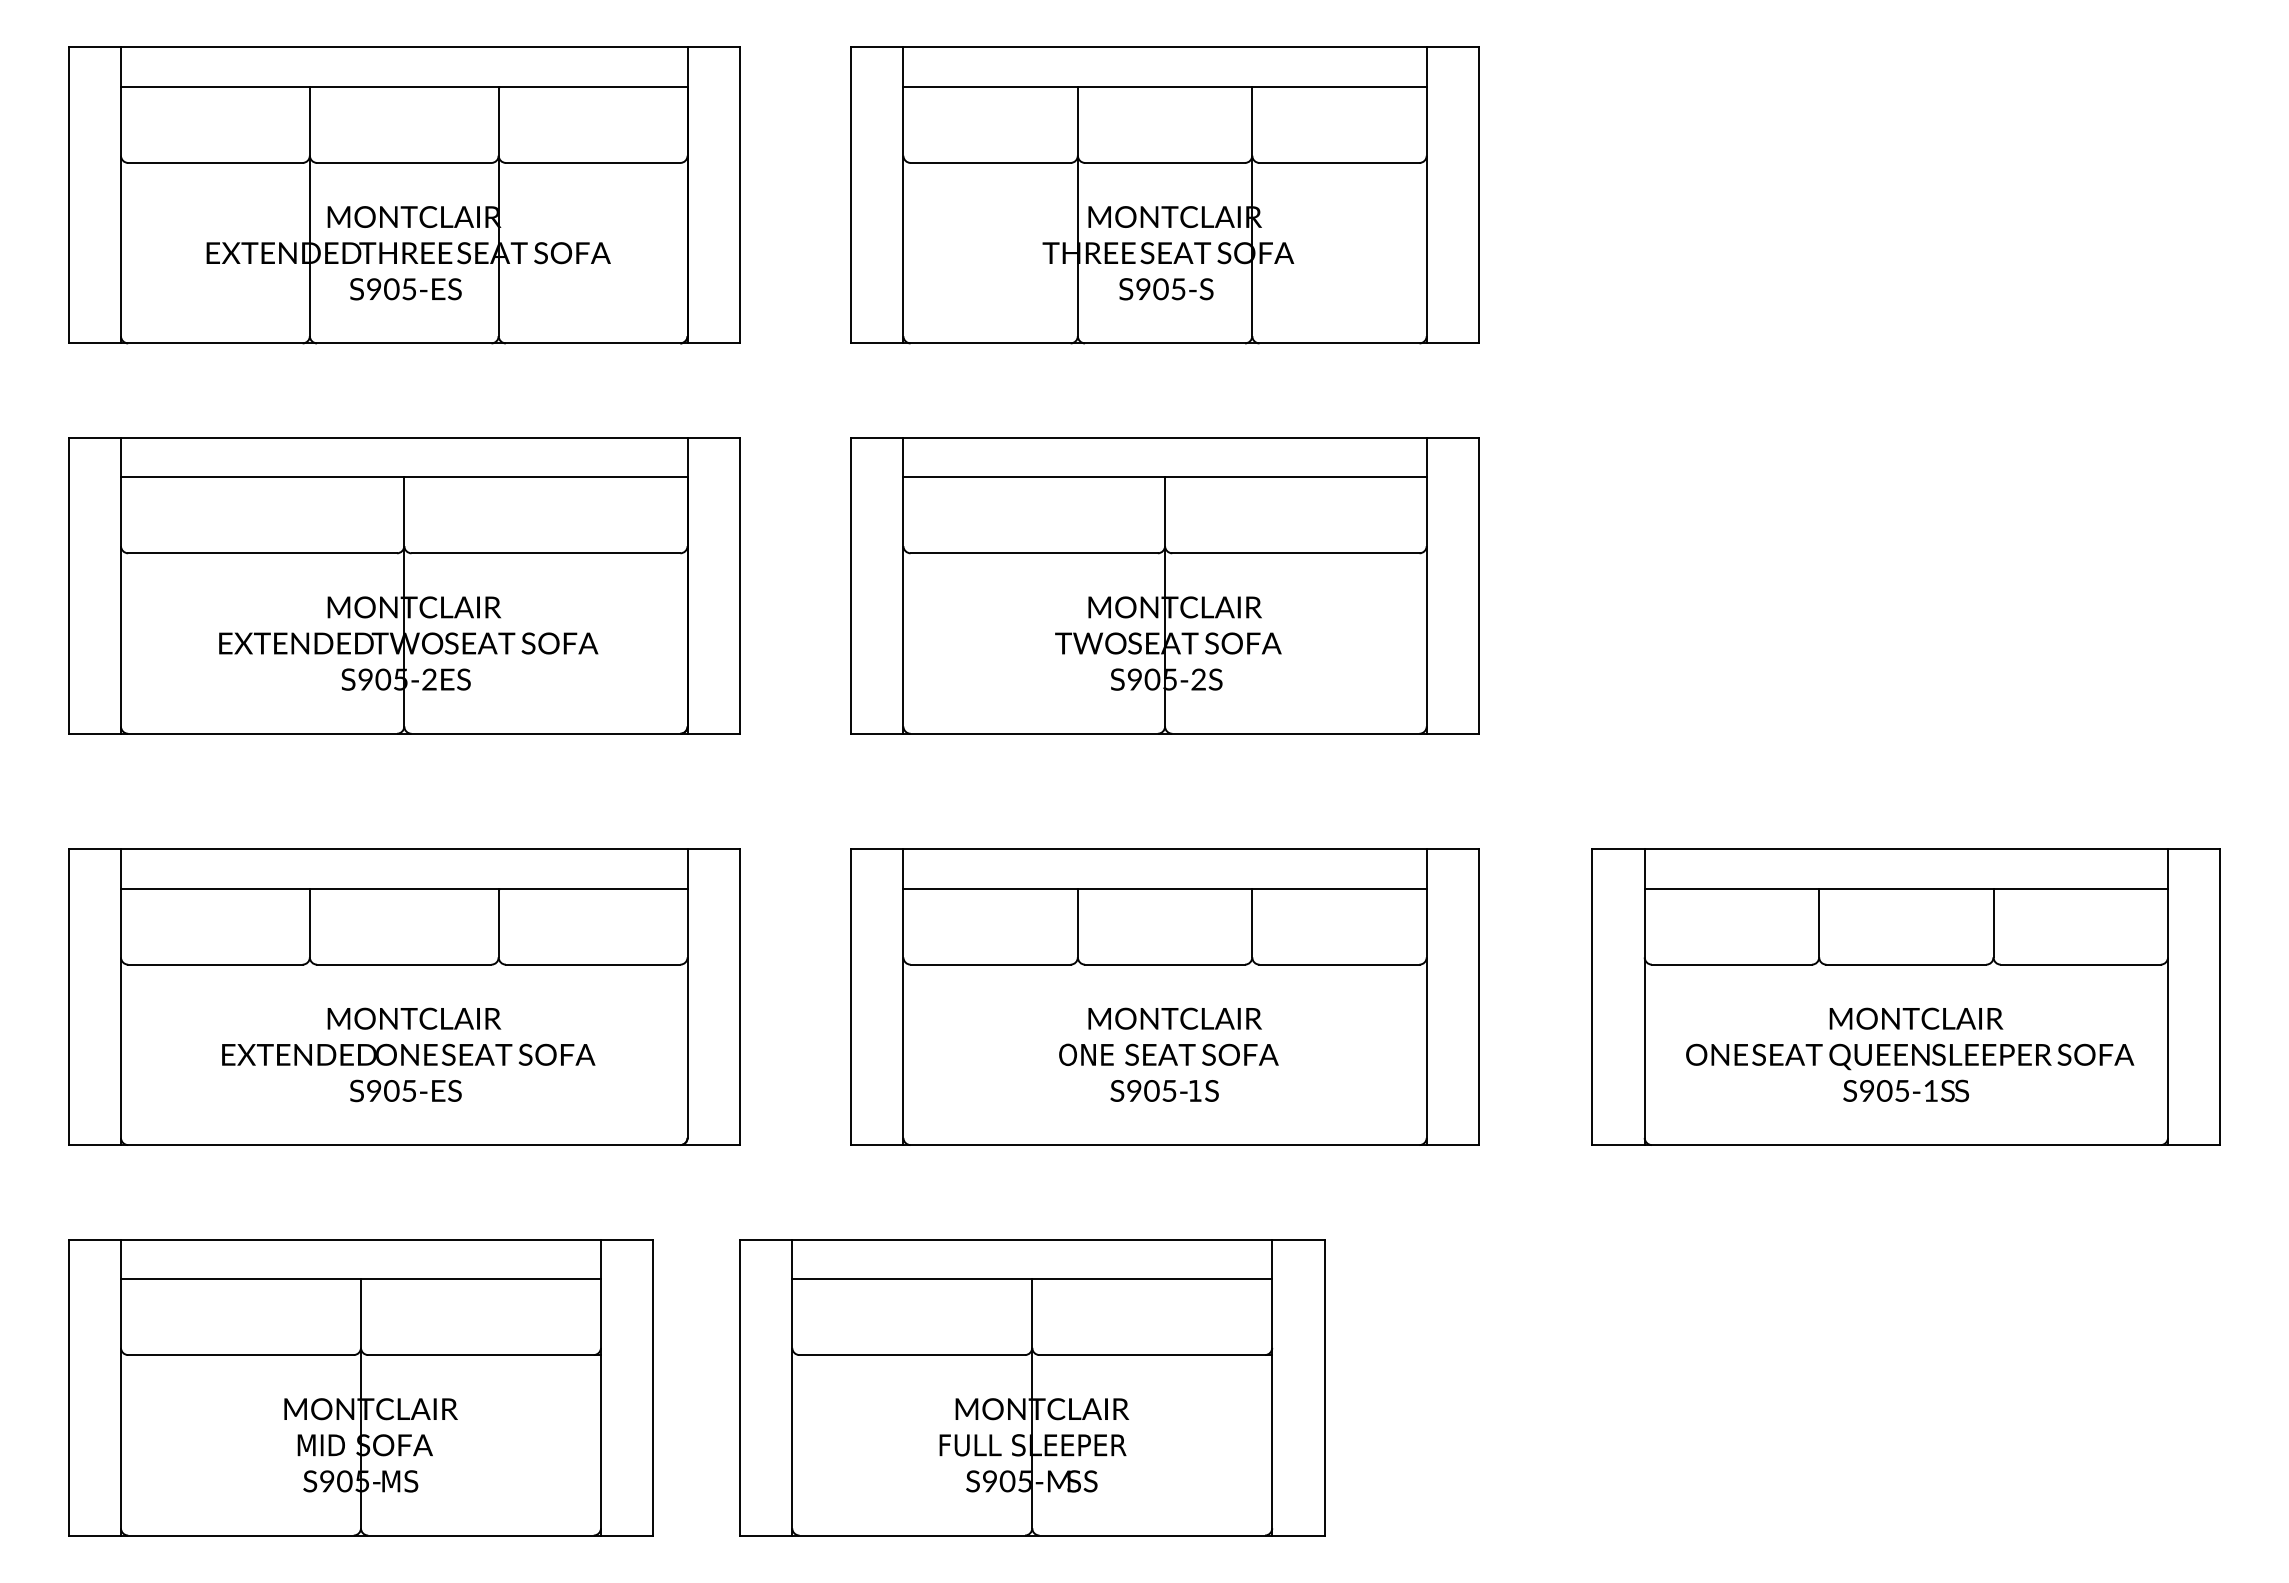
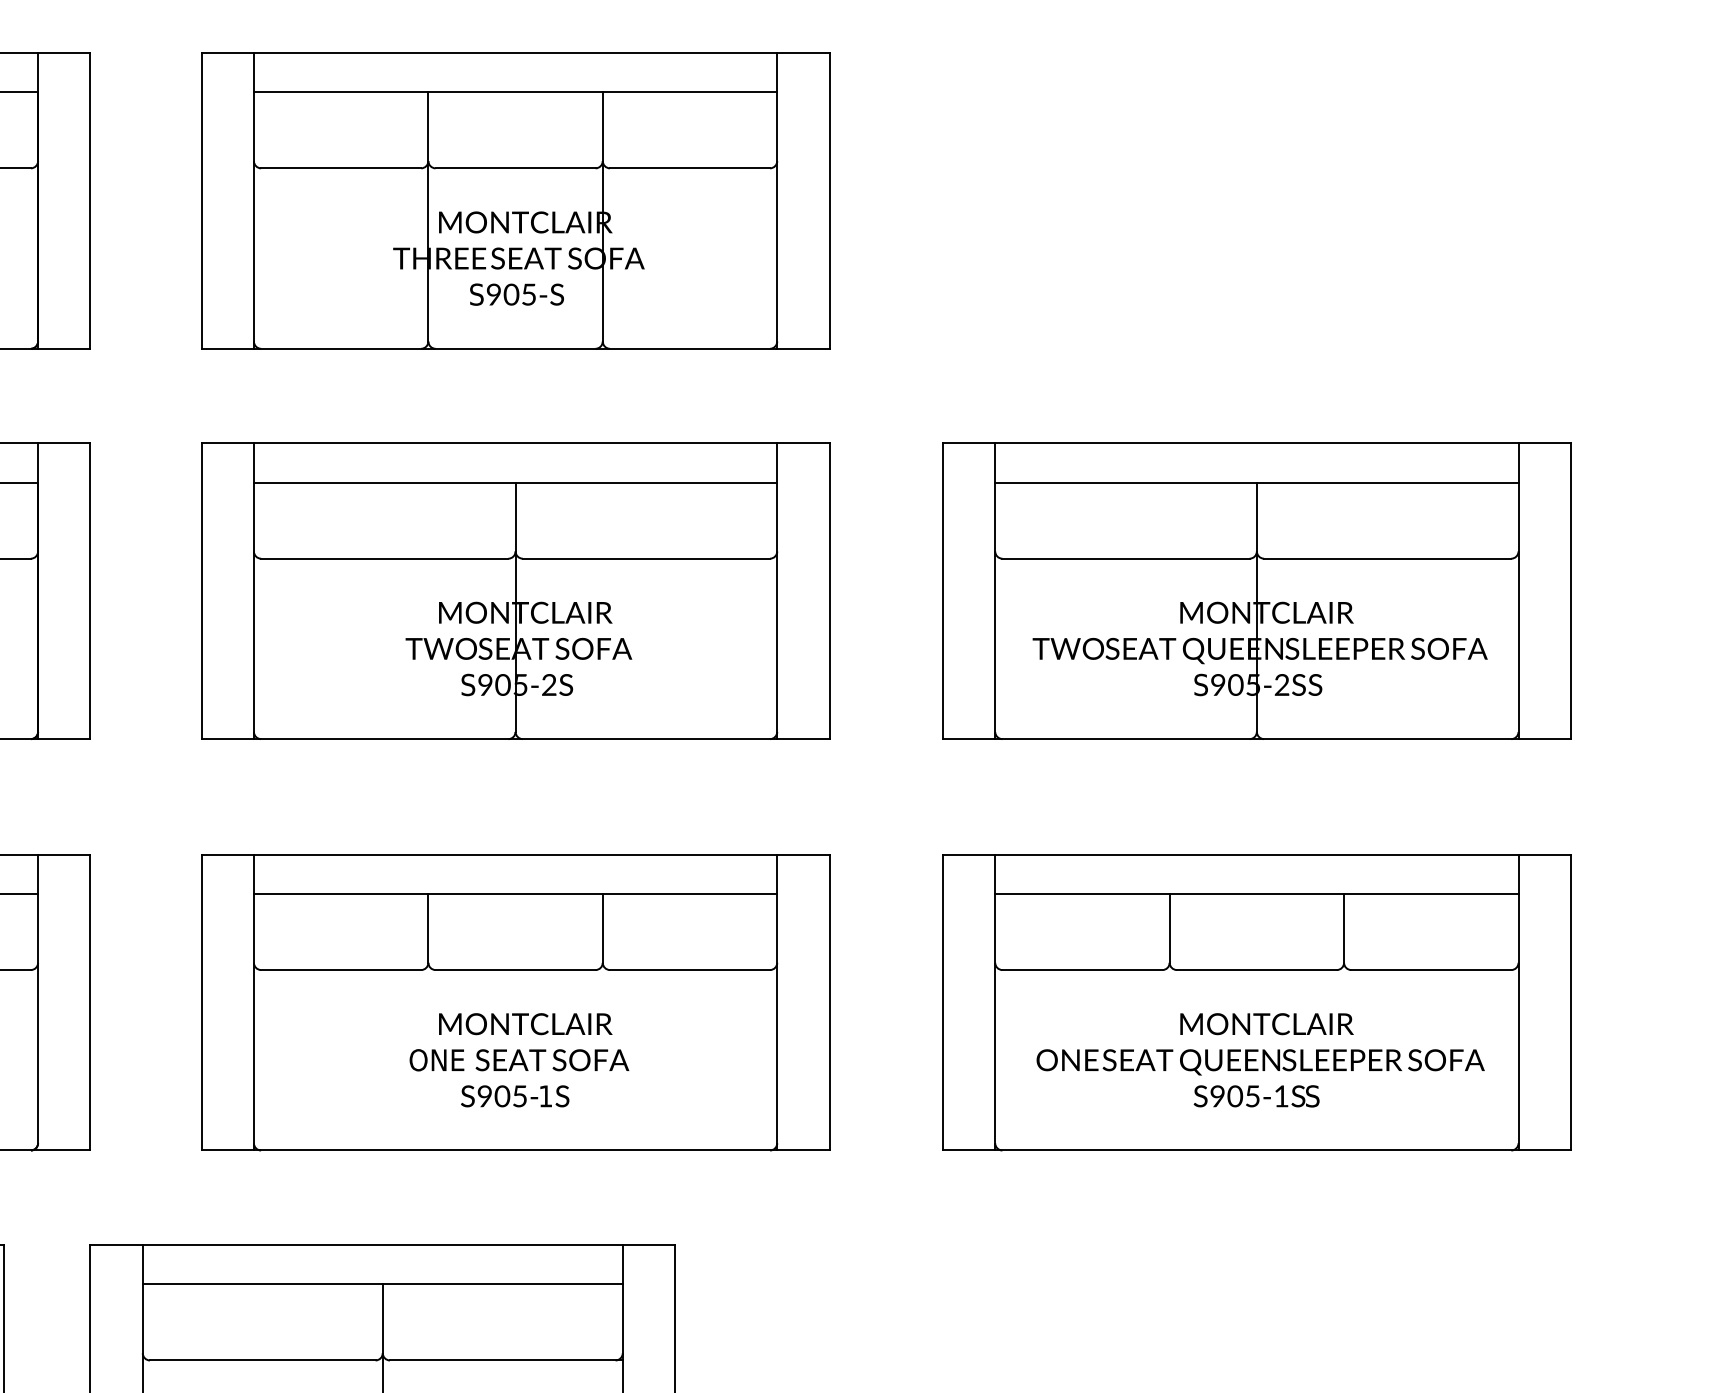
part: (1905, 585) -> (1256, 590), added

